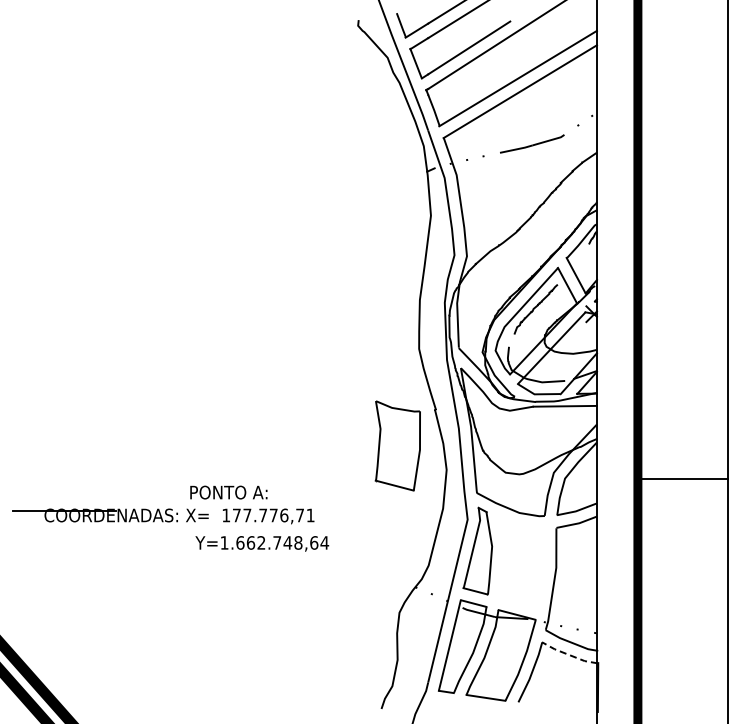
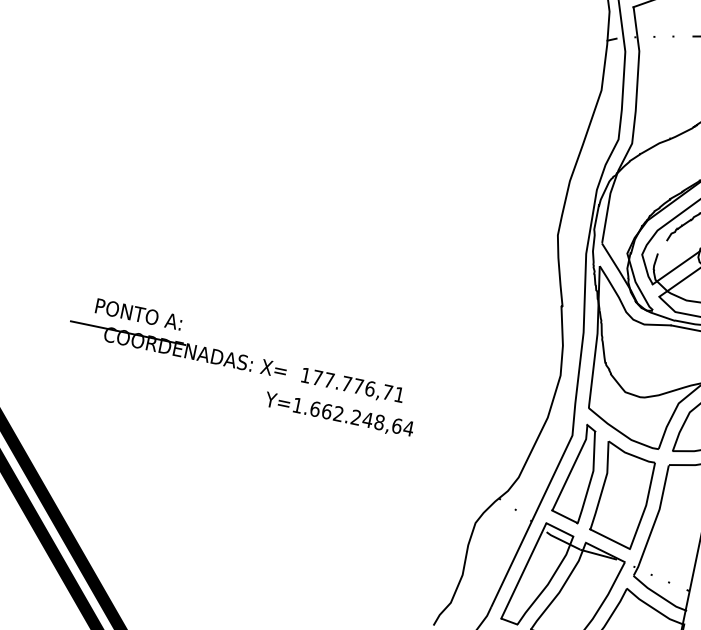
part: (397, 445) -> (622, 495), moved
text: (228, 492) -> (138, 314), moved
text: (277, 542) -> (356, 417), Y=1.662.748,64 -> Y=1.662.248,64
line: (569, 655) -> (654, 609), dashed -> solid

